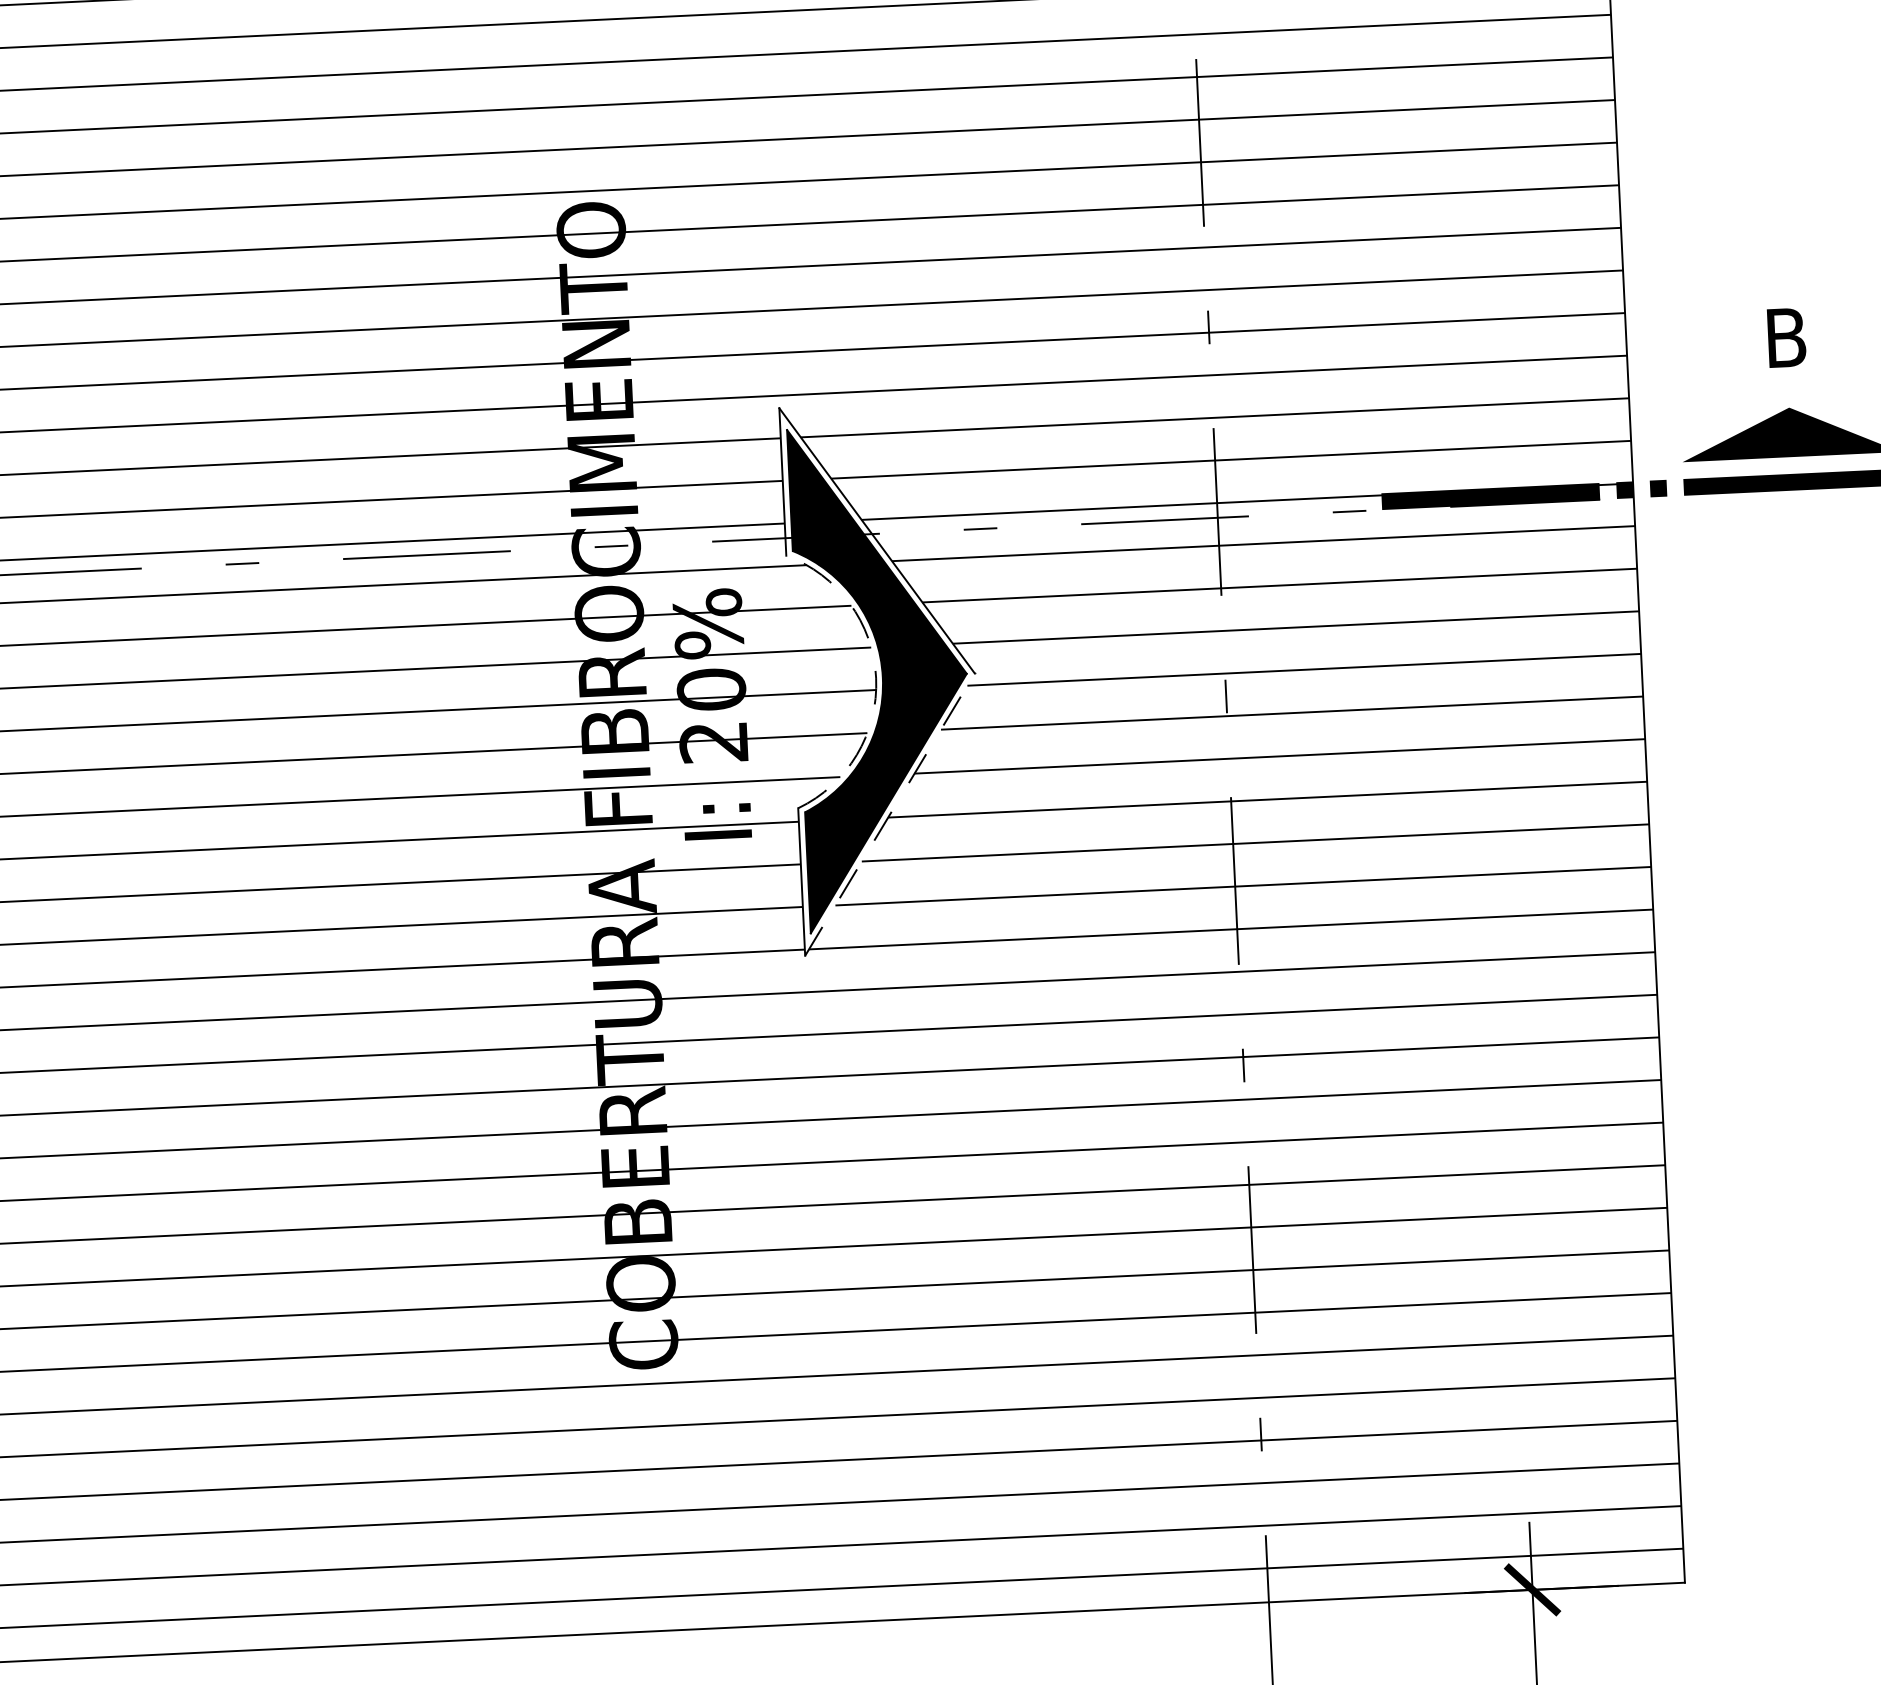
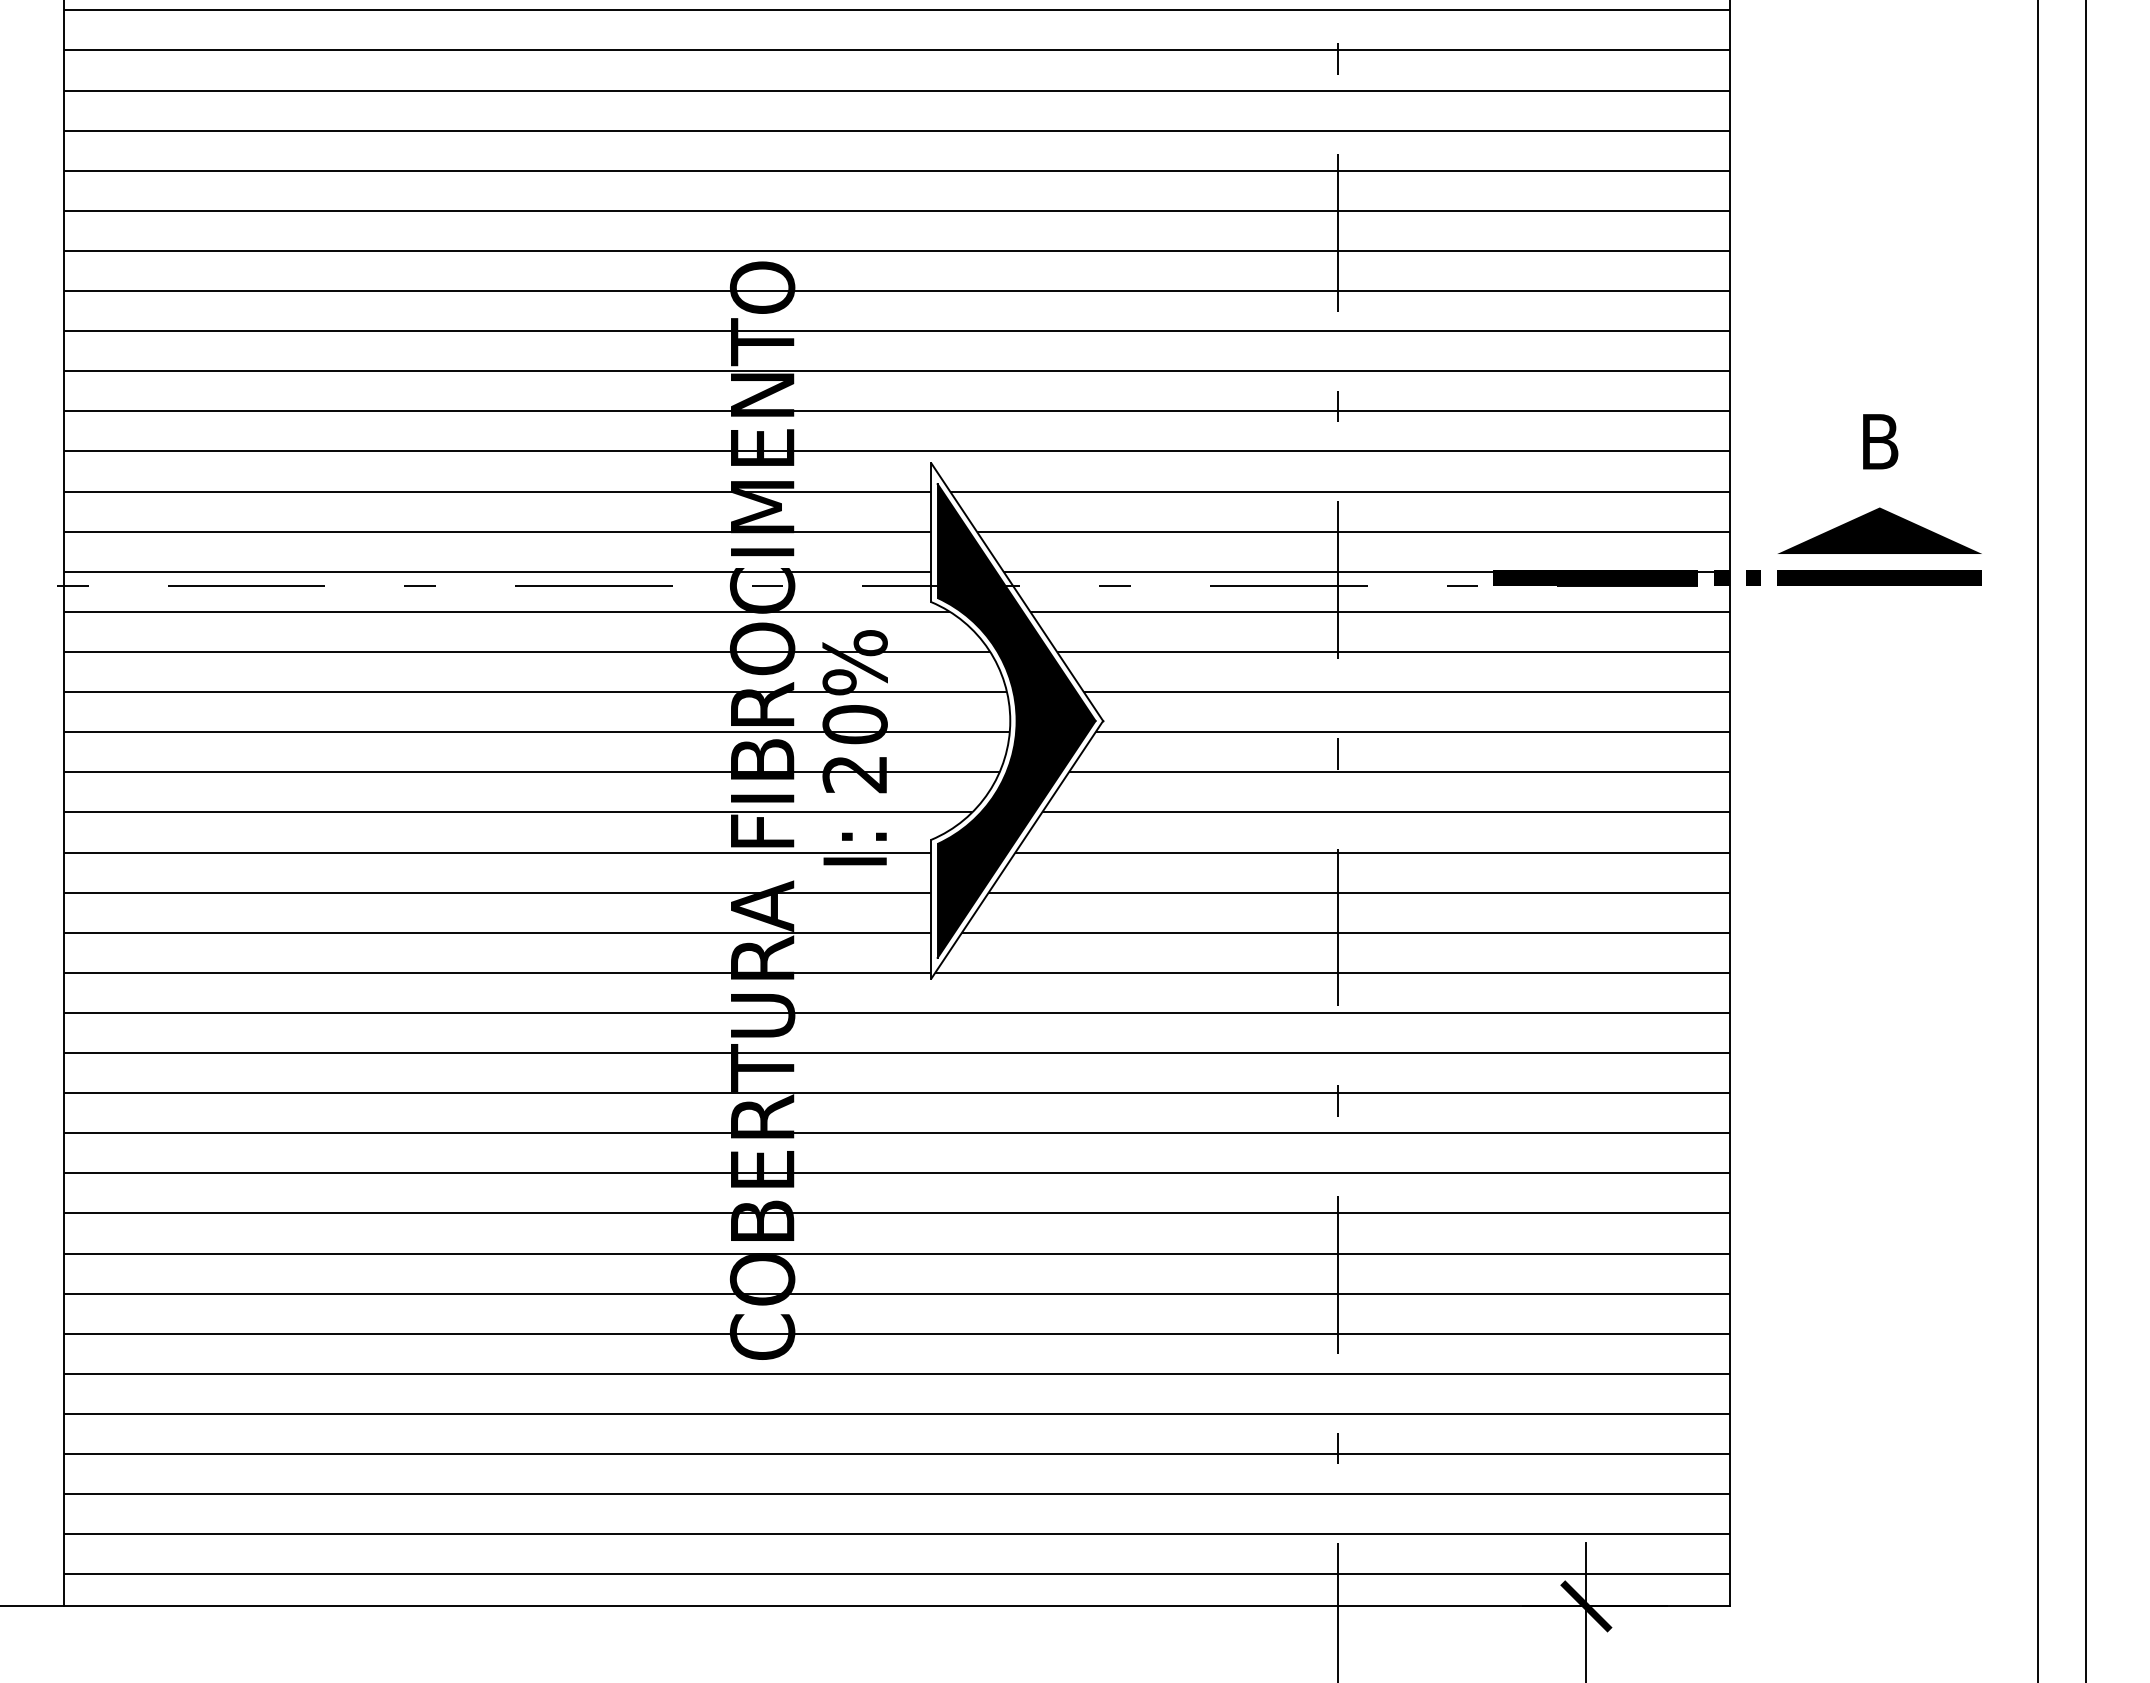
arc: (876, 678) -> (1010, 721), dashed -> solid
line: (890, 814) -> (1017, 849), dashed -> solid

